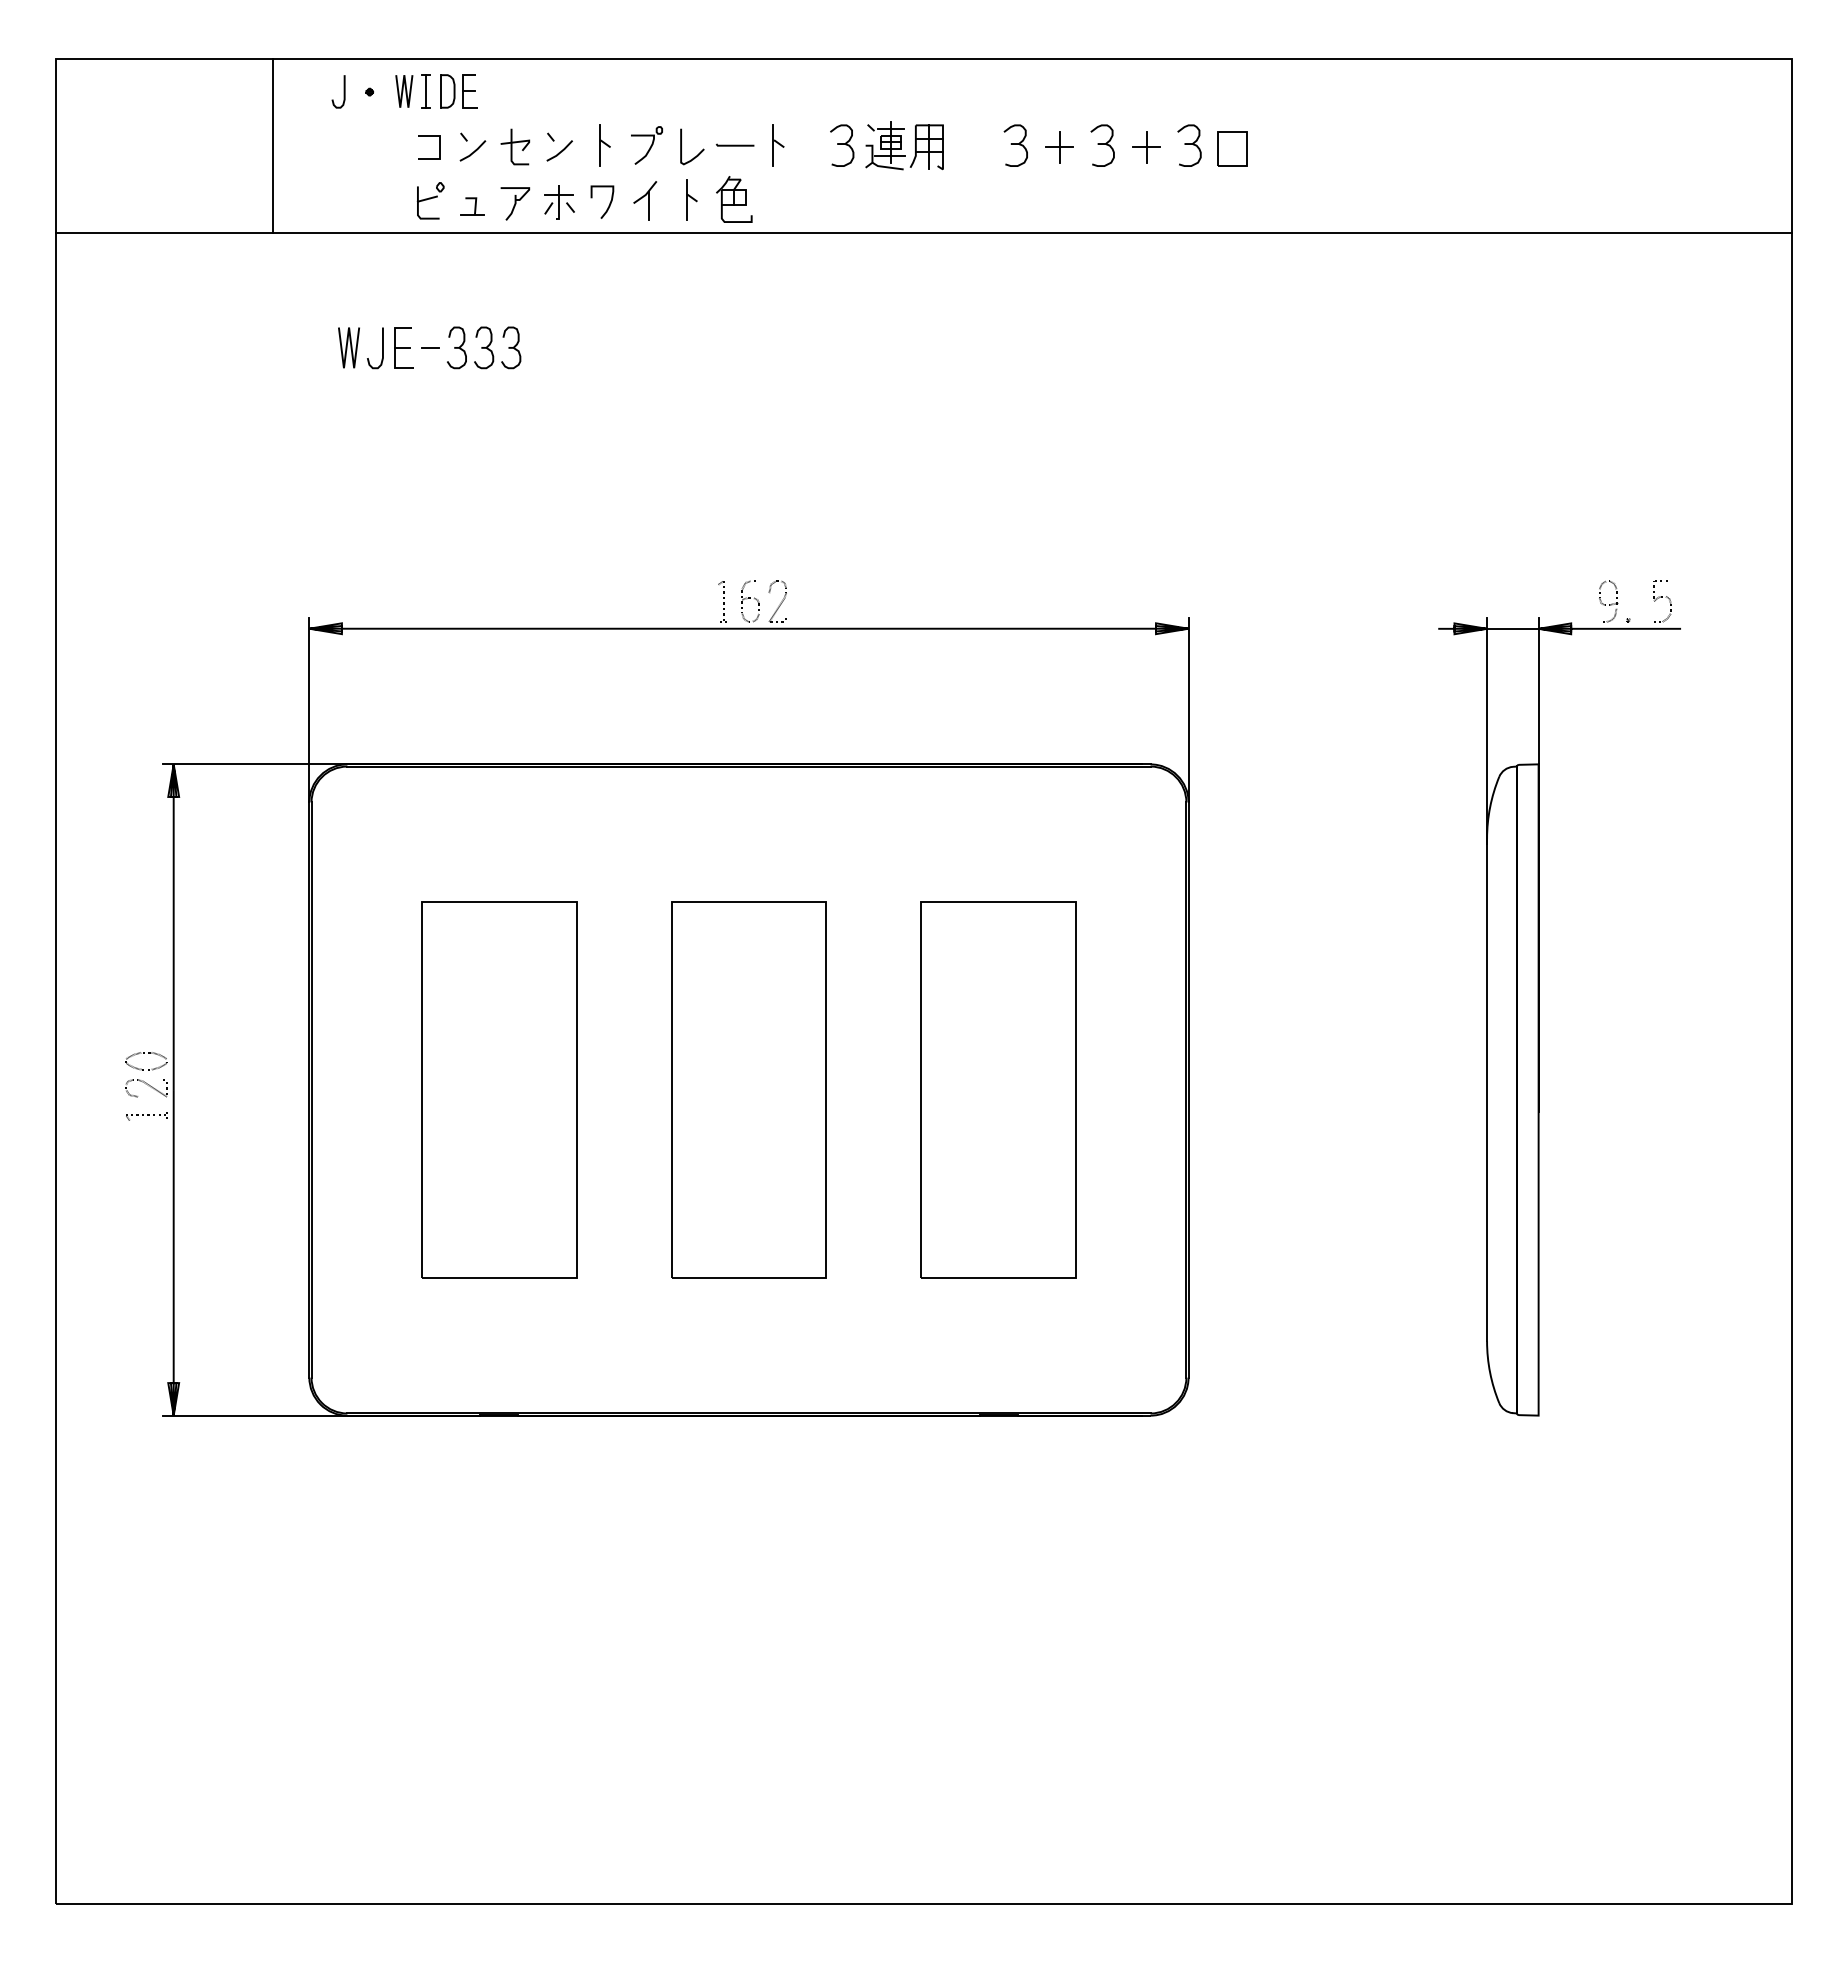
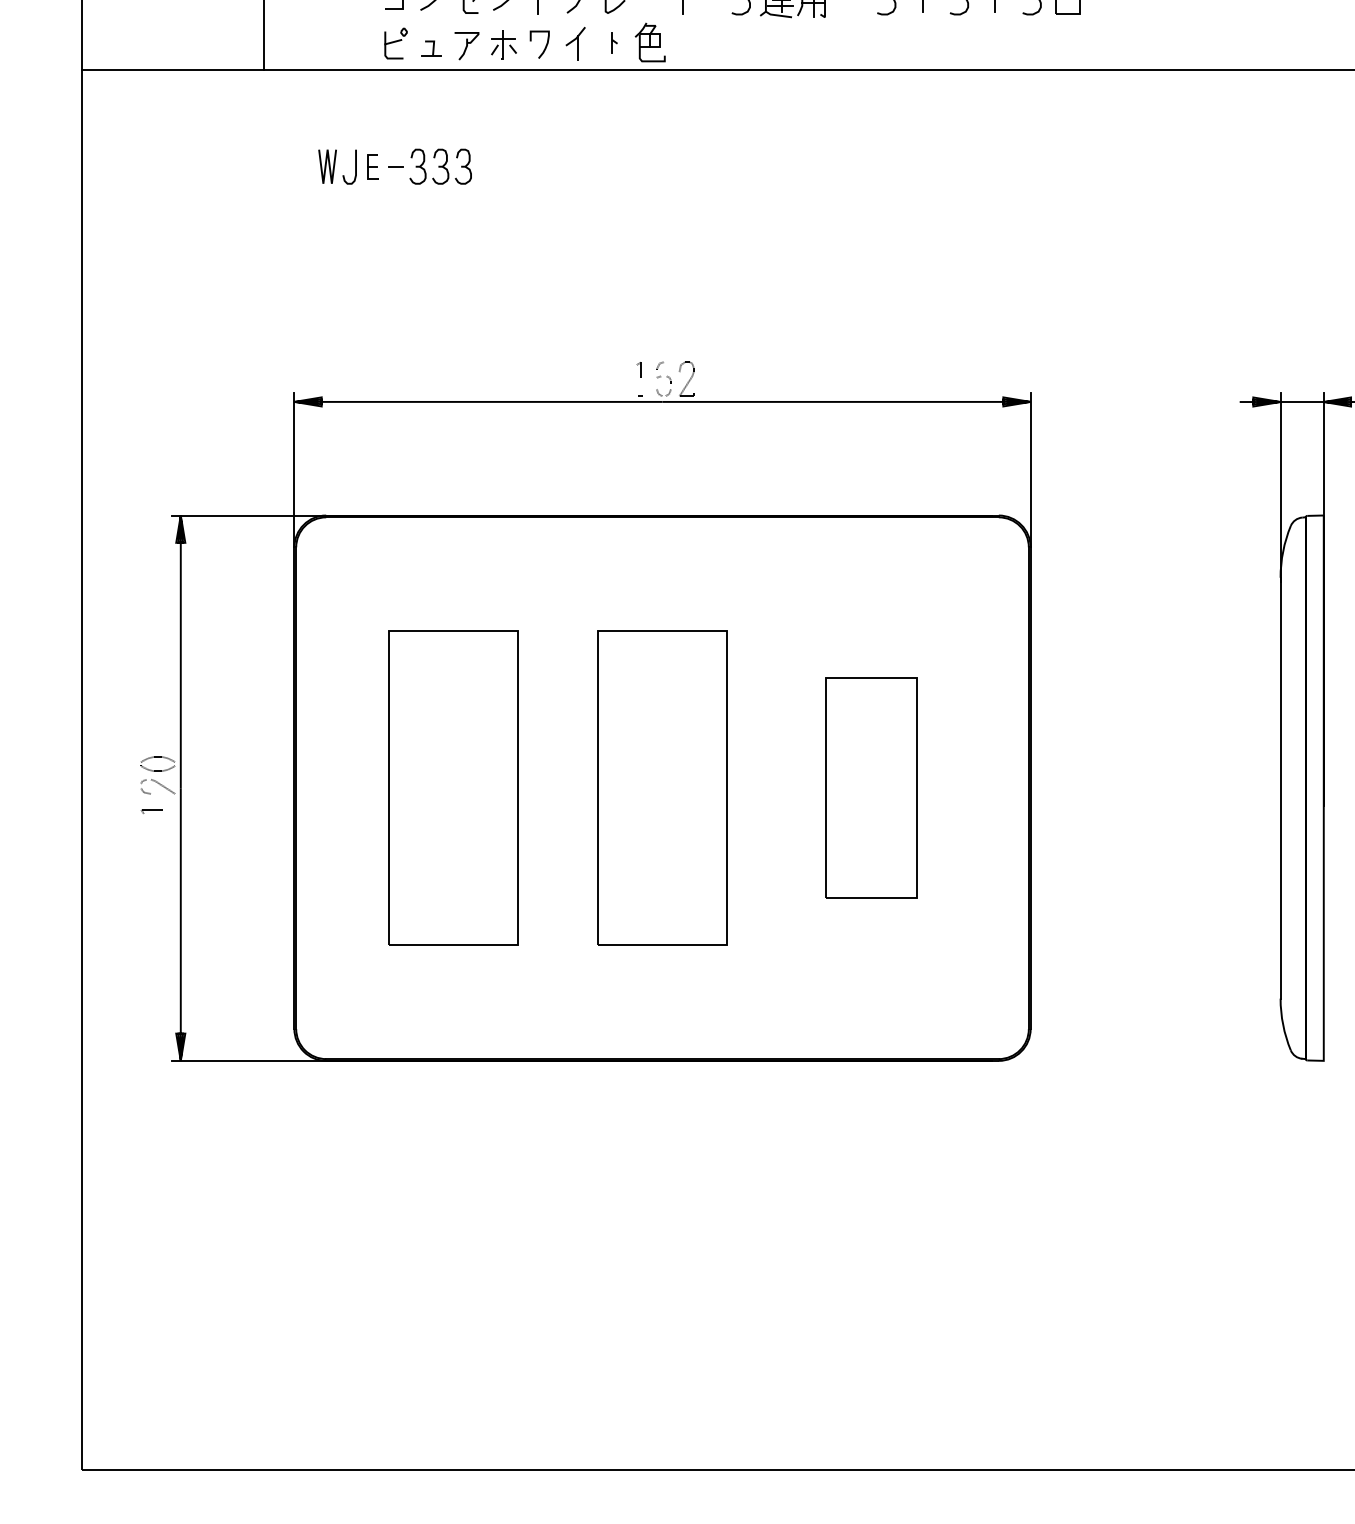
part: (691, 199) -> (614, 42), size x0.6
part: (403, 347) -> (373, 166), size x0.7
part: (998, 1089) -> (871, 787), size x0.7

